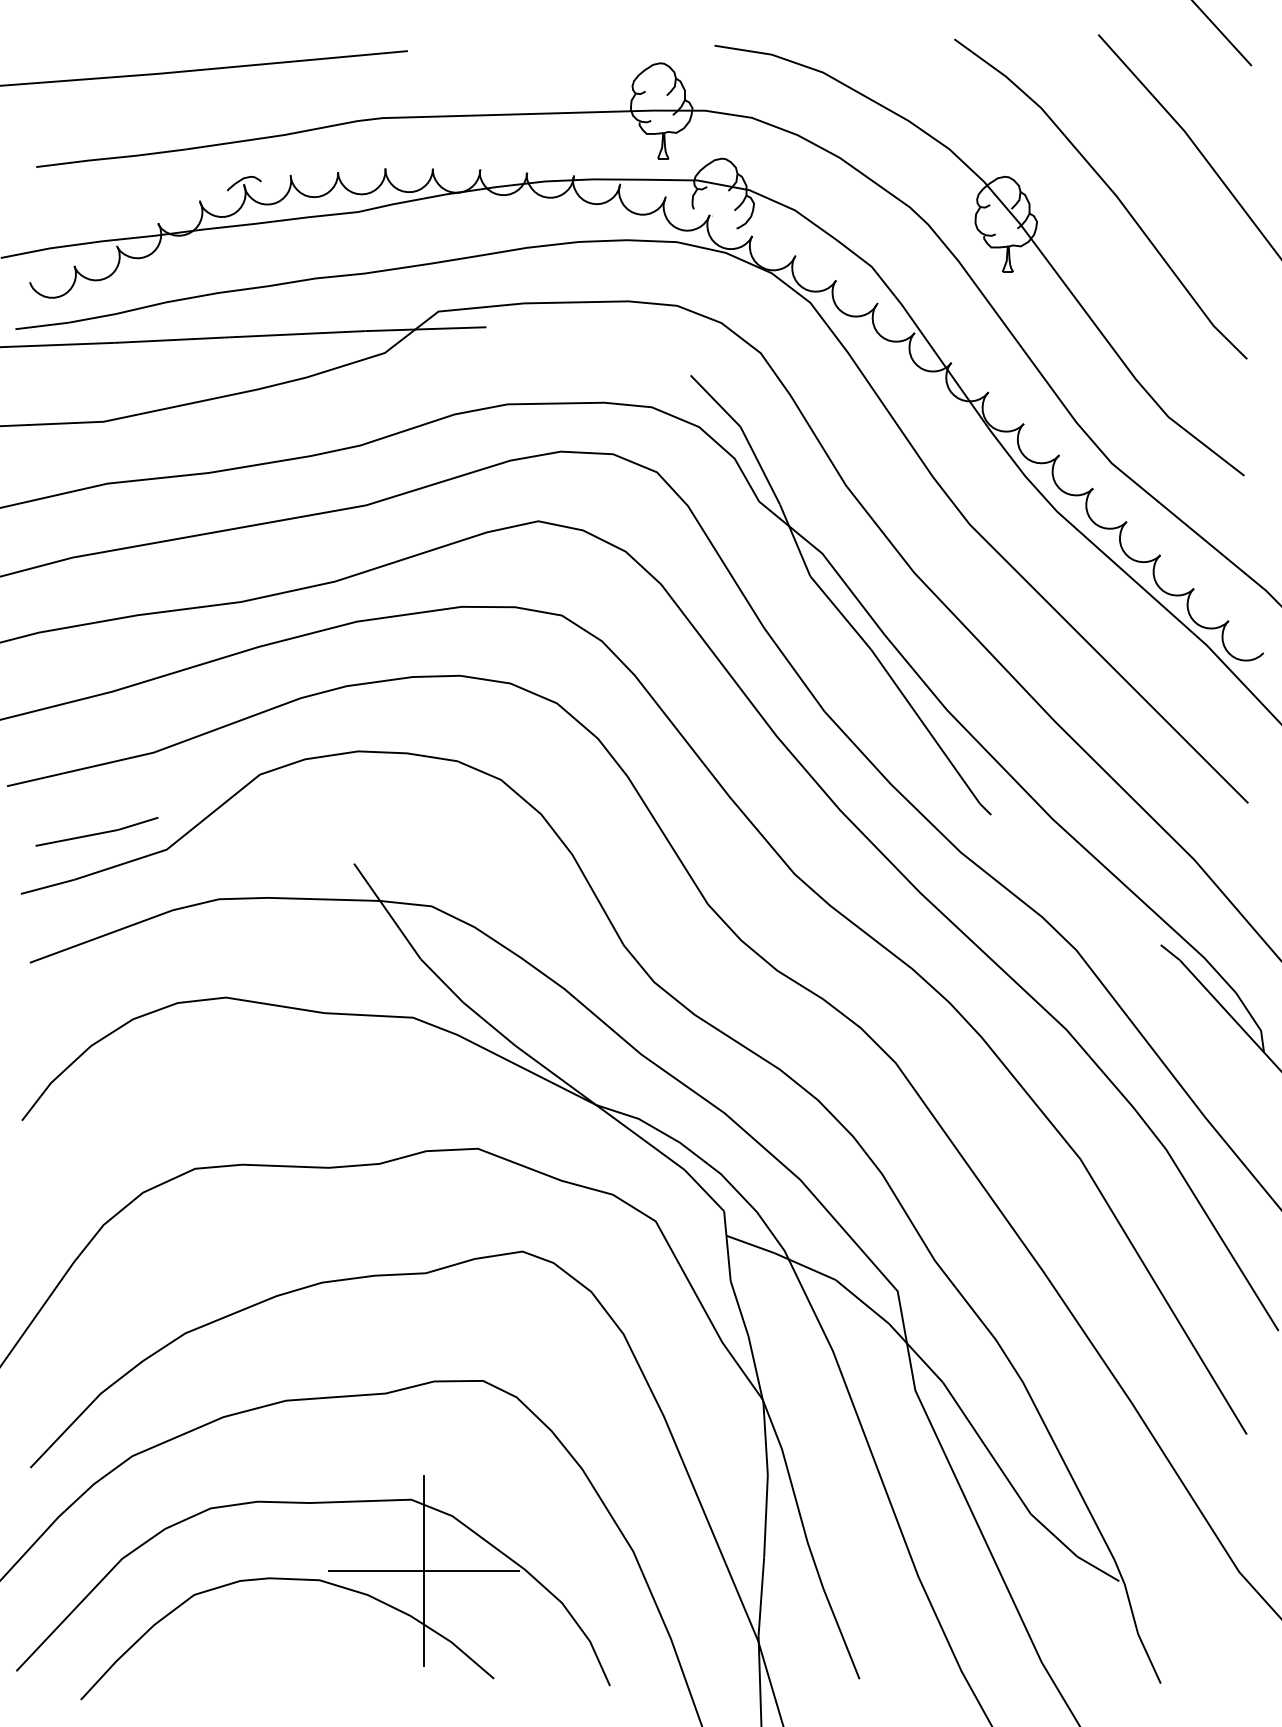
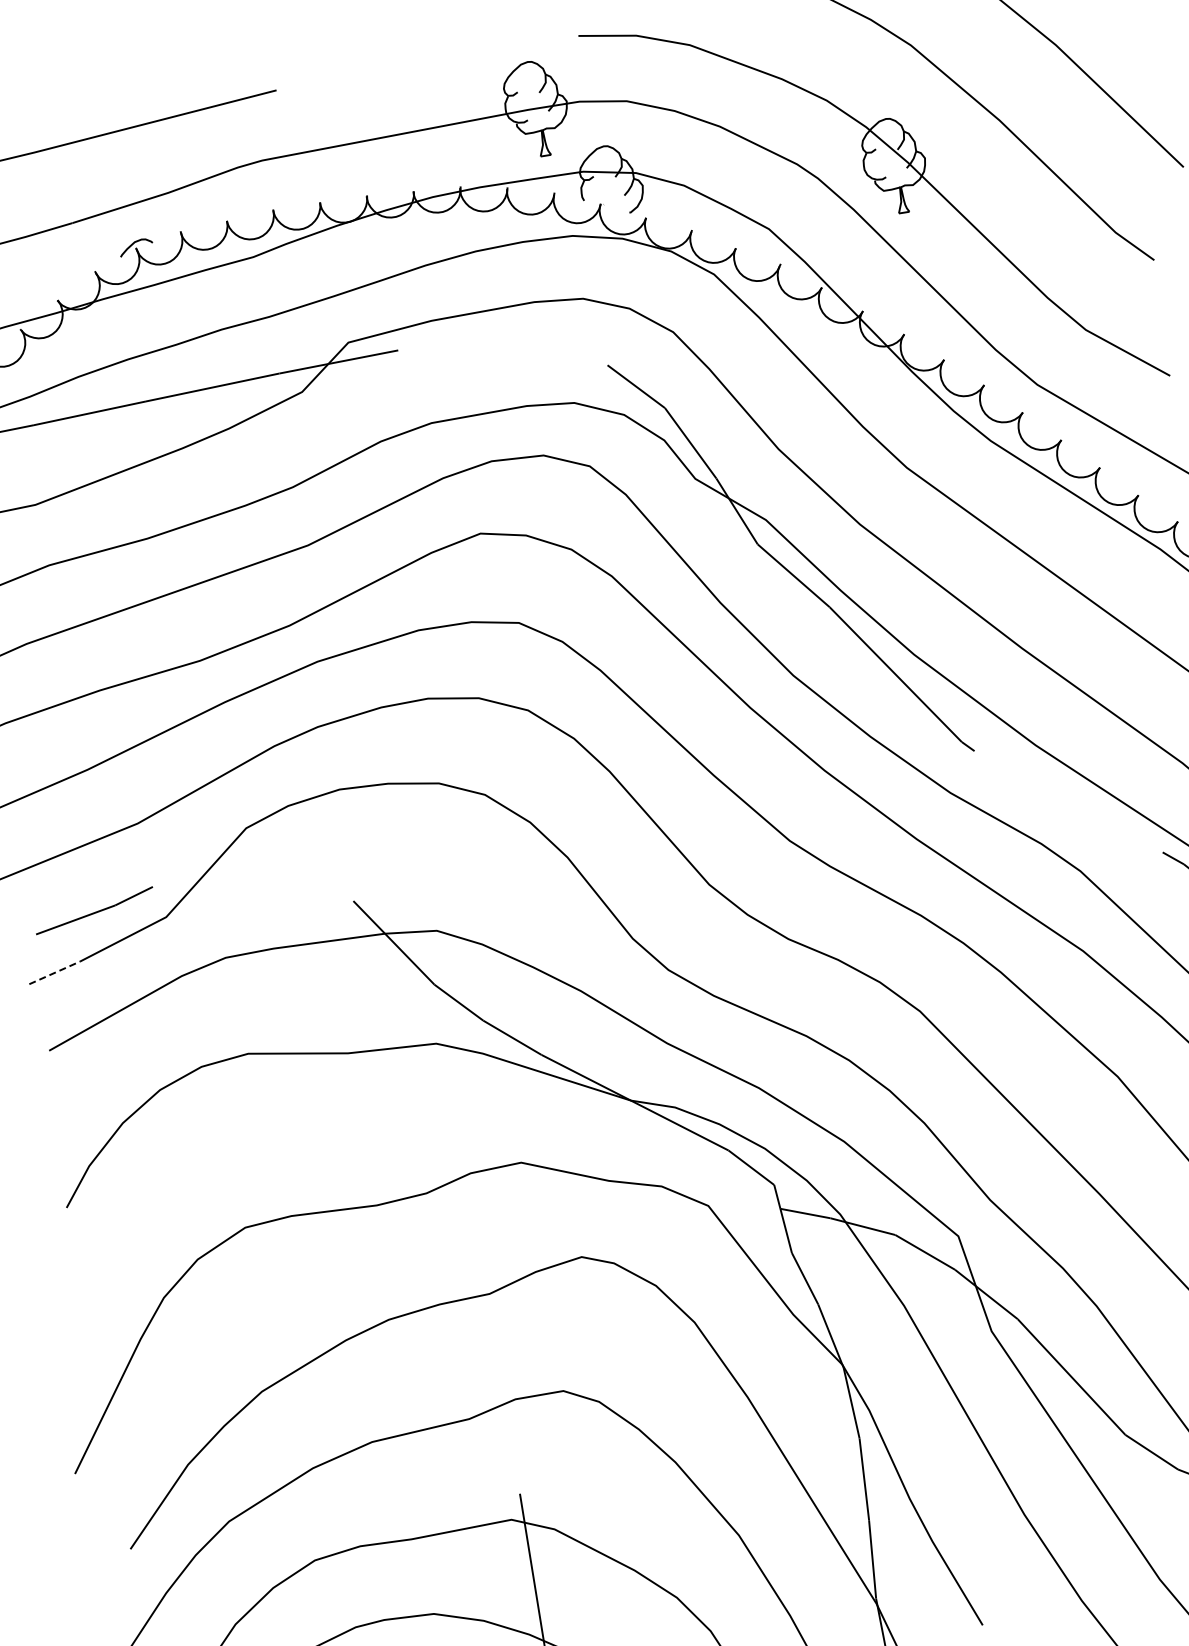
line: (47, 886) -> (54, 972), solid -> dashed
line: (423, 1571) -> (535, 1588), removed

